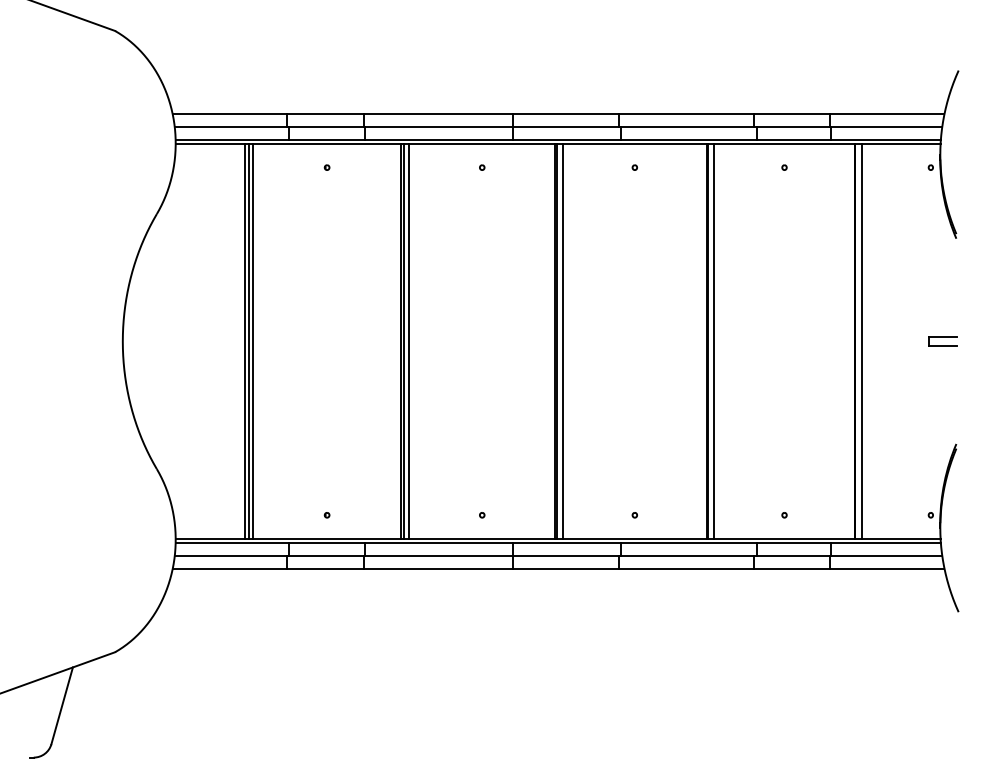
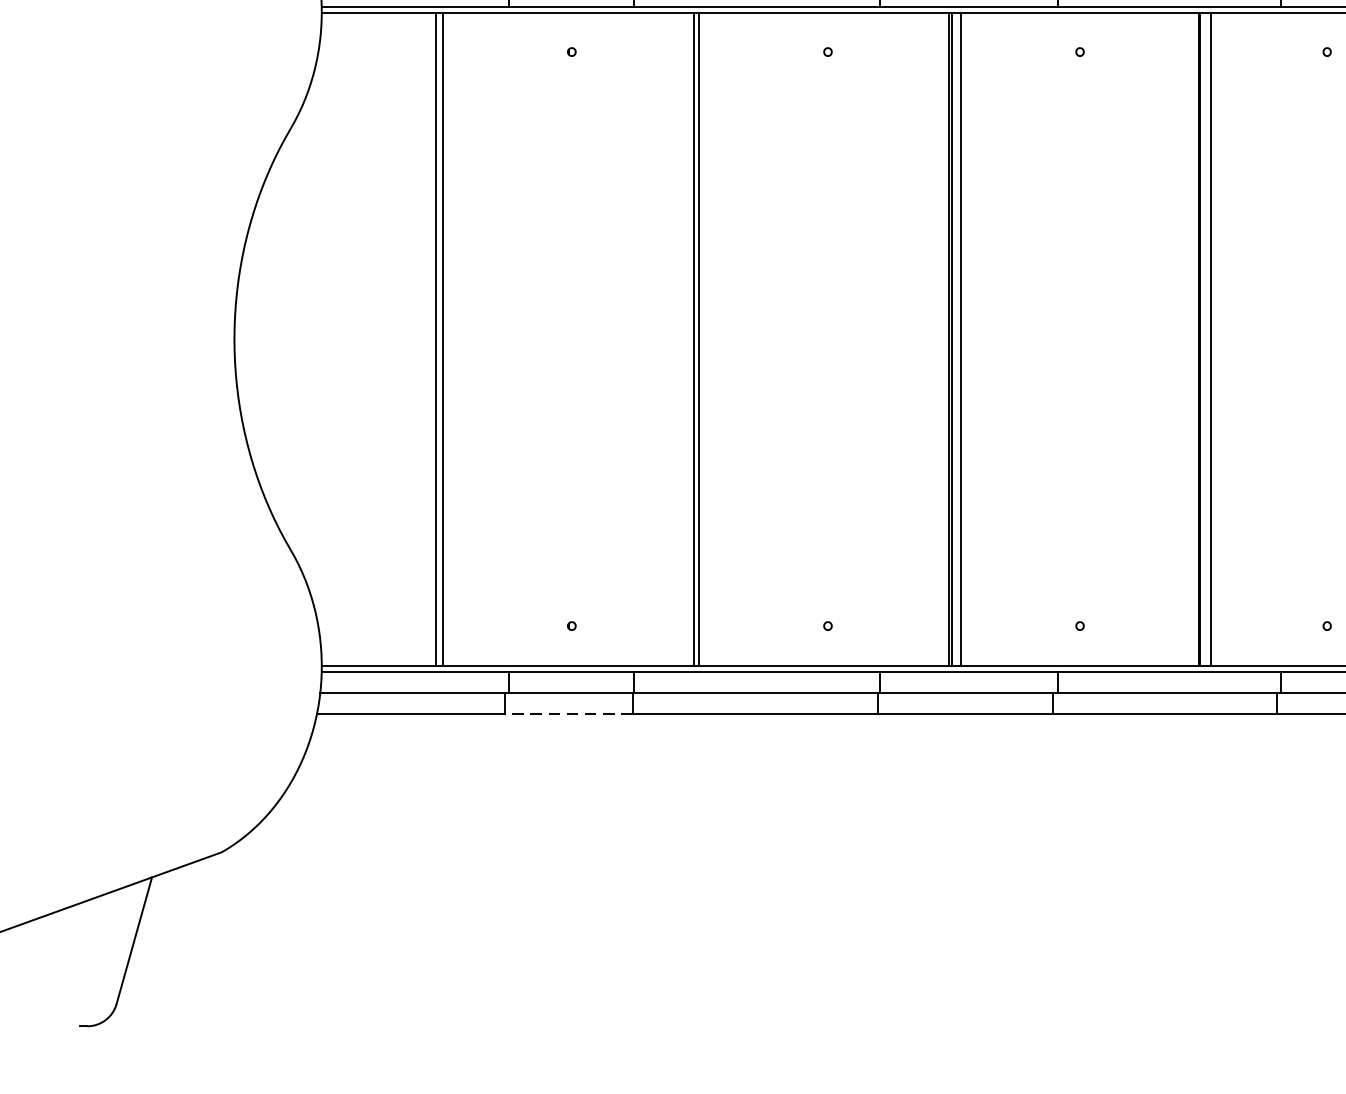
line: (252, 341) -> (448, 339), removed
line: (409, 341) -> (707, 339), removed
line: (325, 568) -> (569, 714), solid -> dashed

